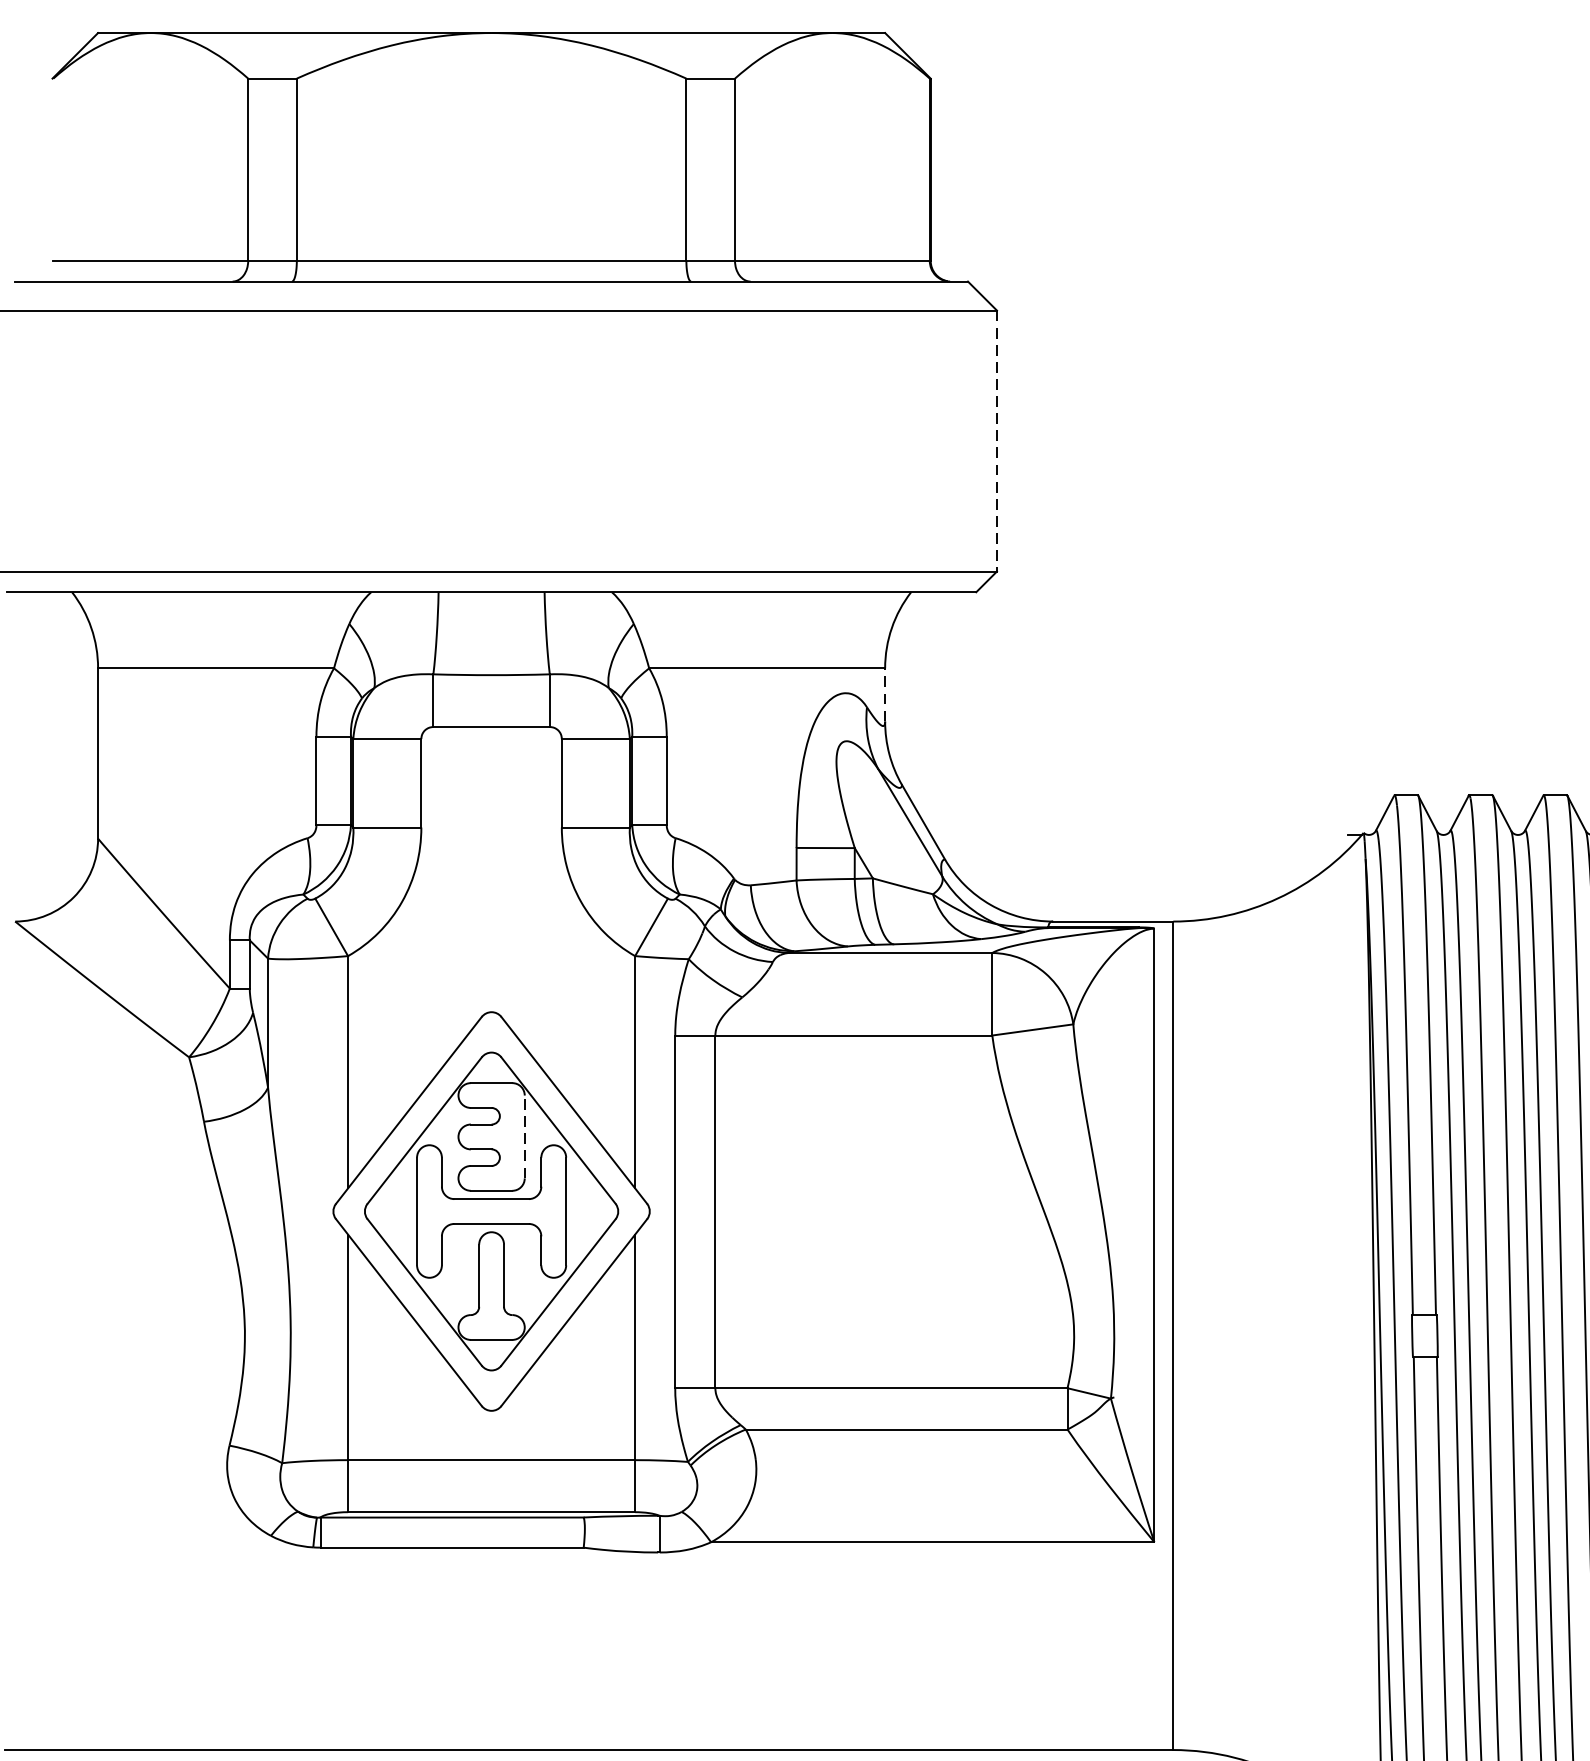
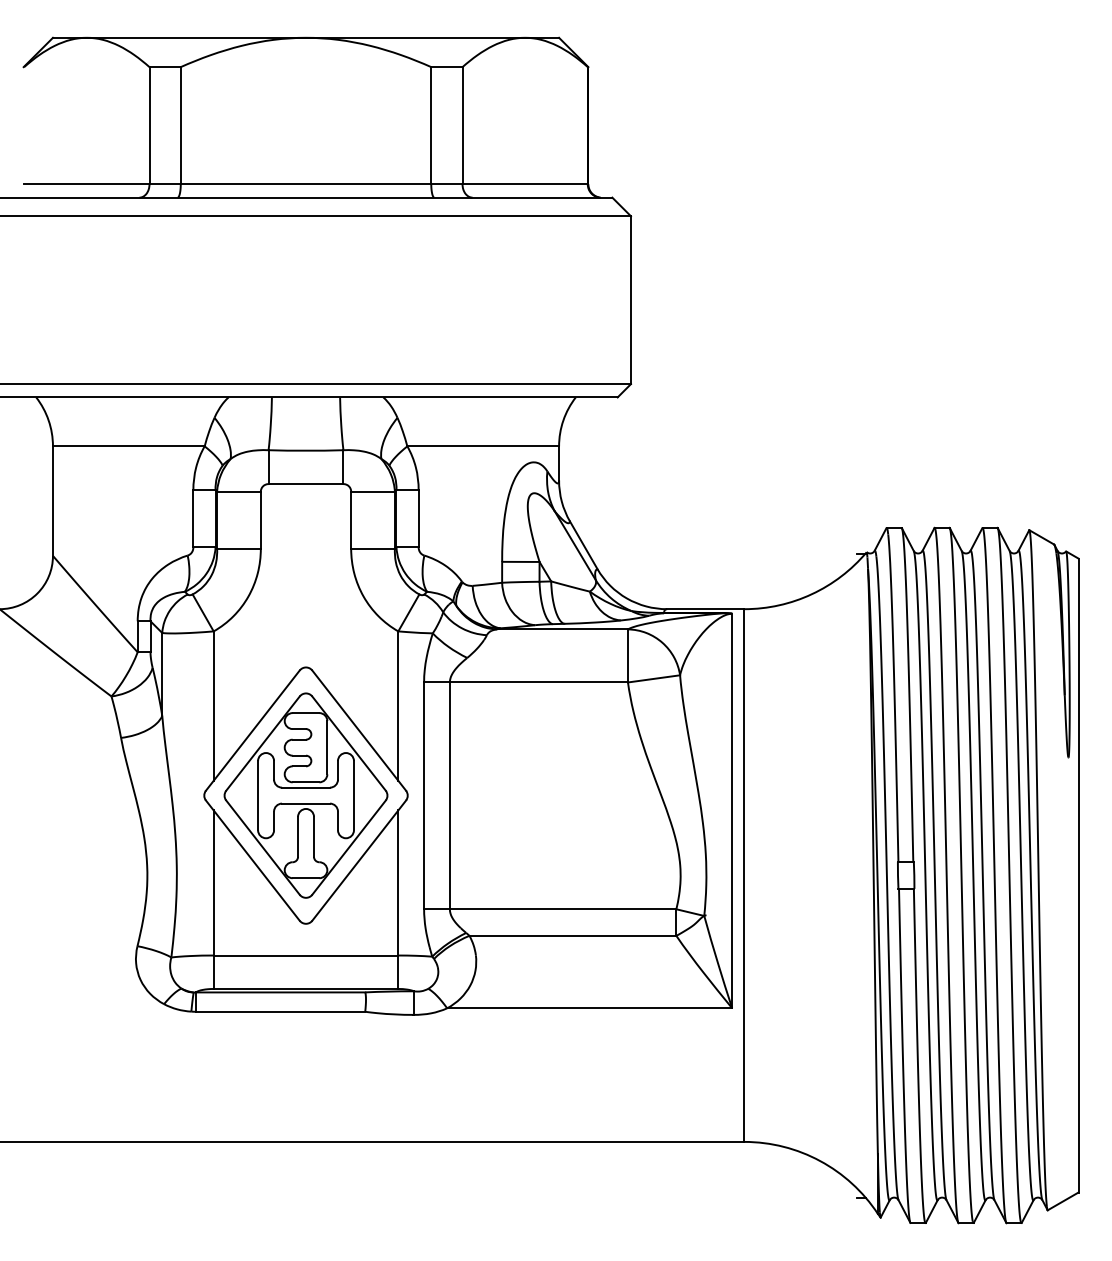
line: (997, 441) -> (631, 300), dashed -> solid
line: (885, 693) -> (559, 462), dashed -> solid
line: (525, 1136) -> (327, 747), dashed -> solid

